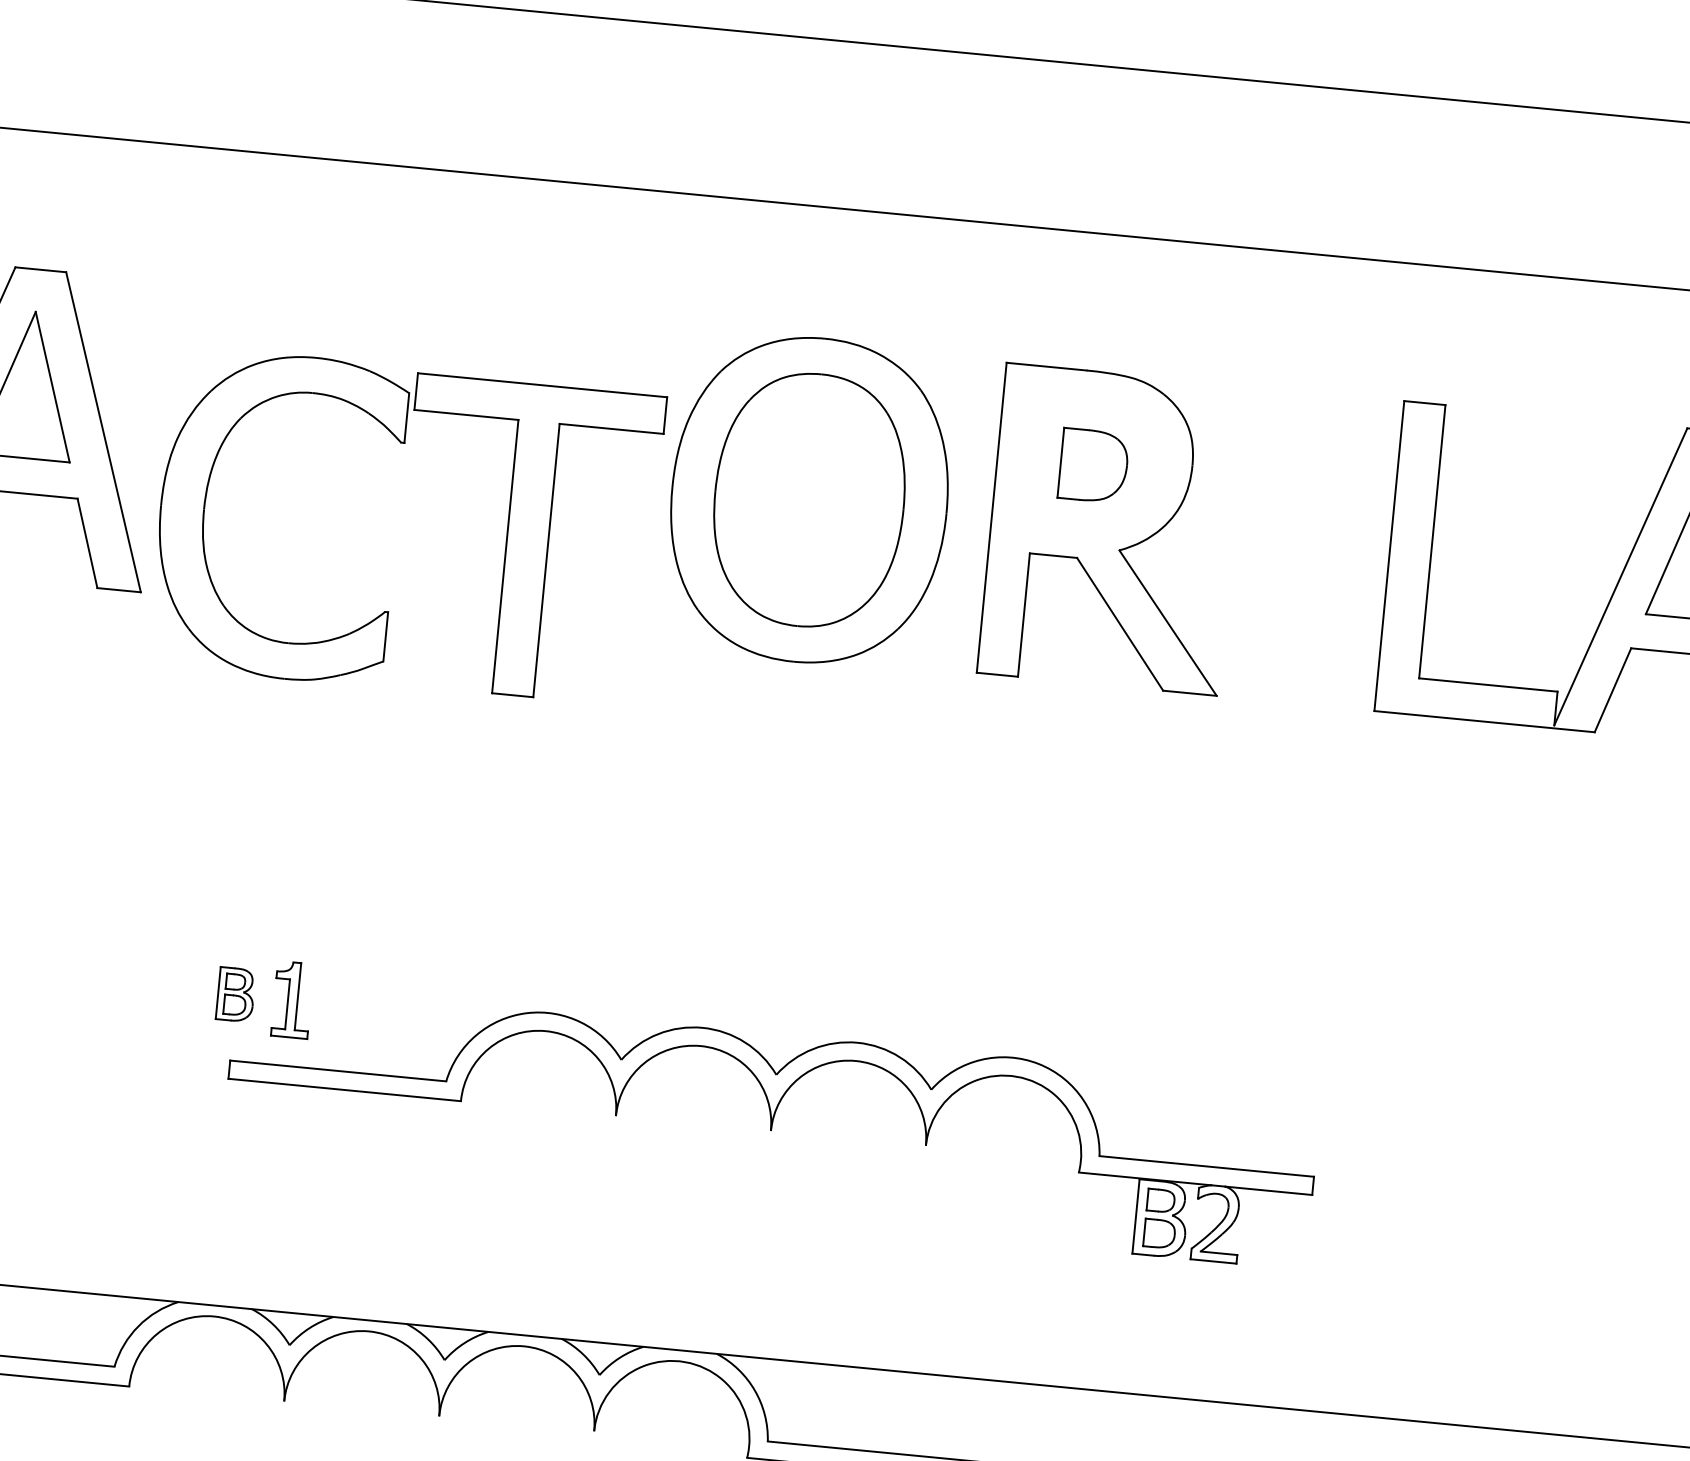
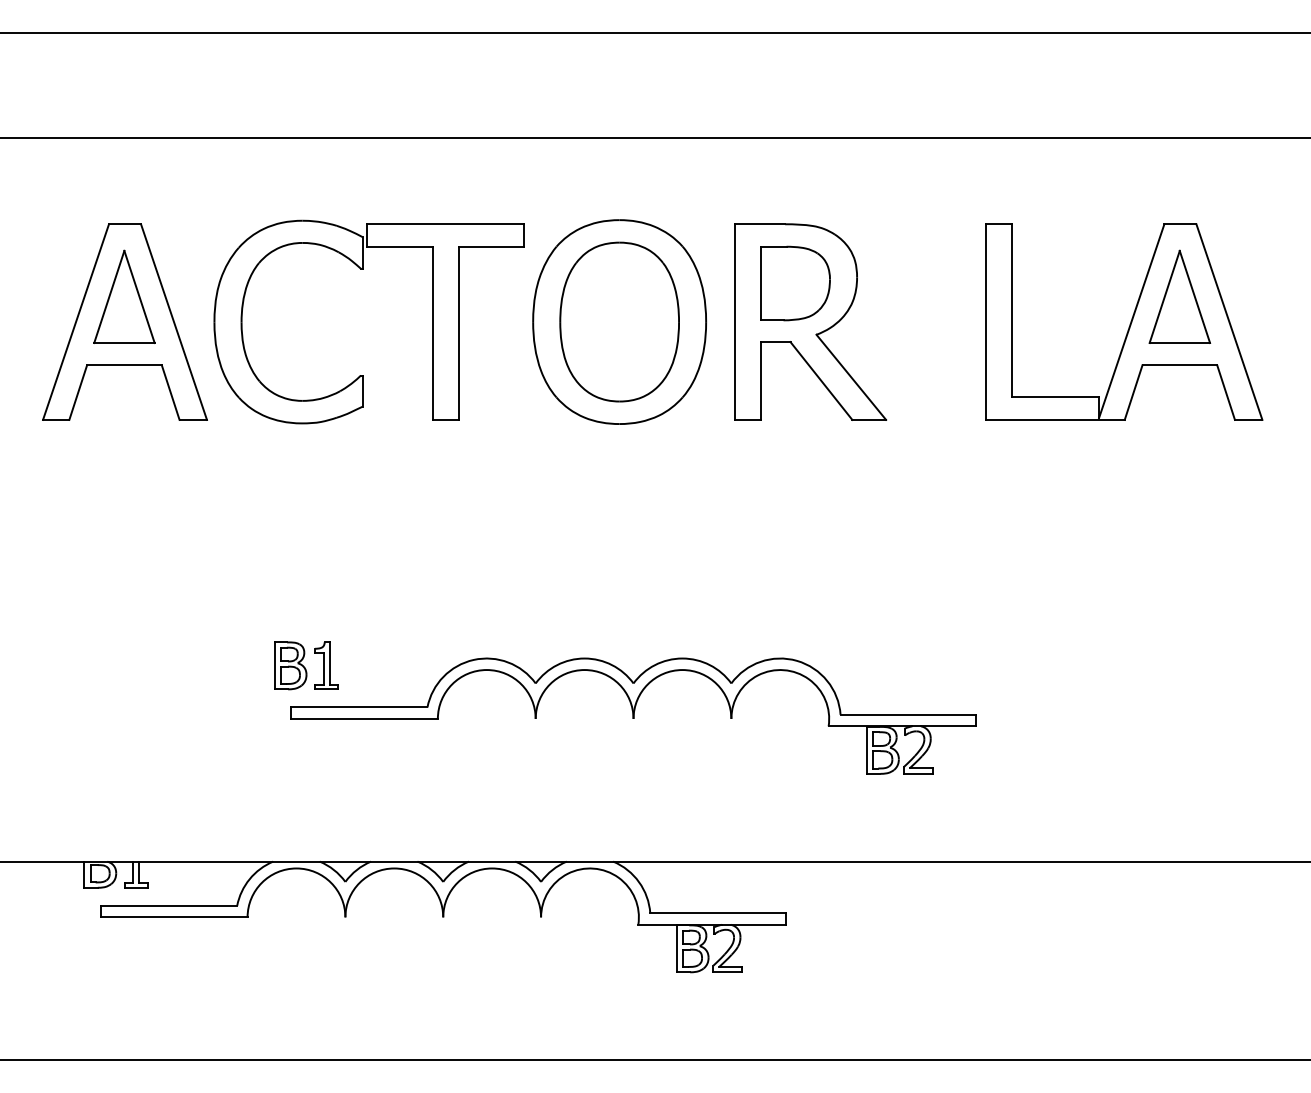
part: (405, 444) -> (363, 269), moved
part: (1093, 465) -> (795, 283), size x1.67
part: (235, 994) -> (290, 665), size x1.43

